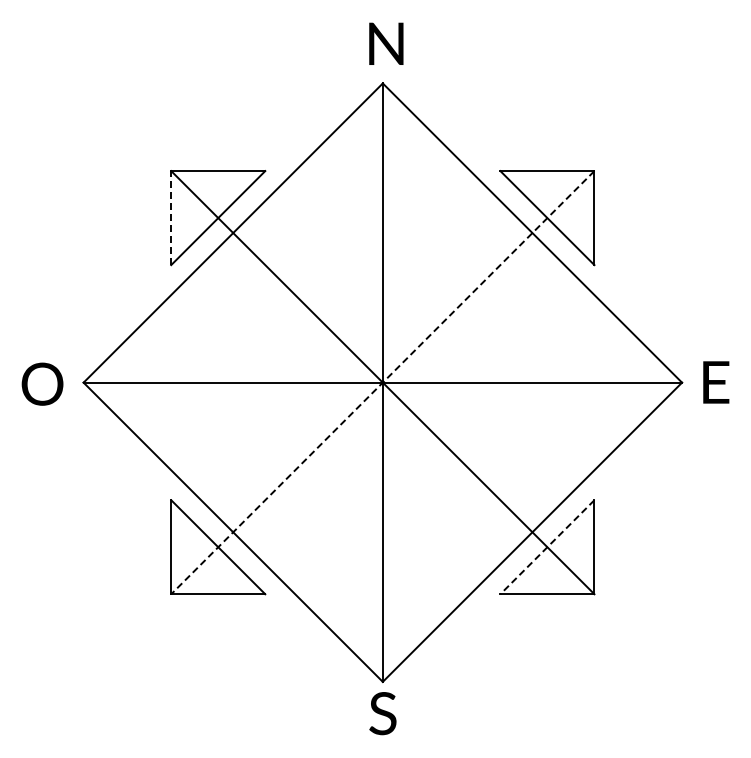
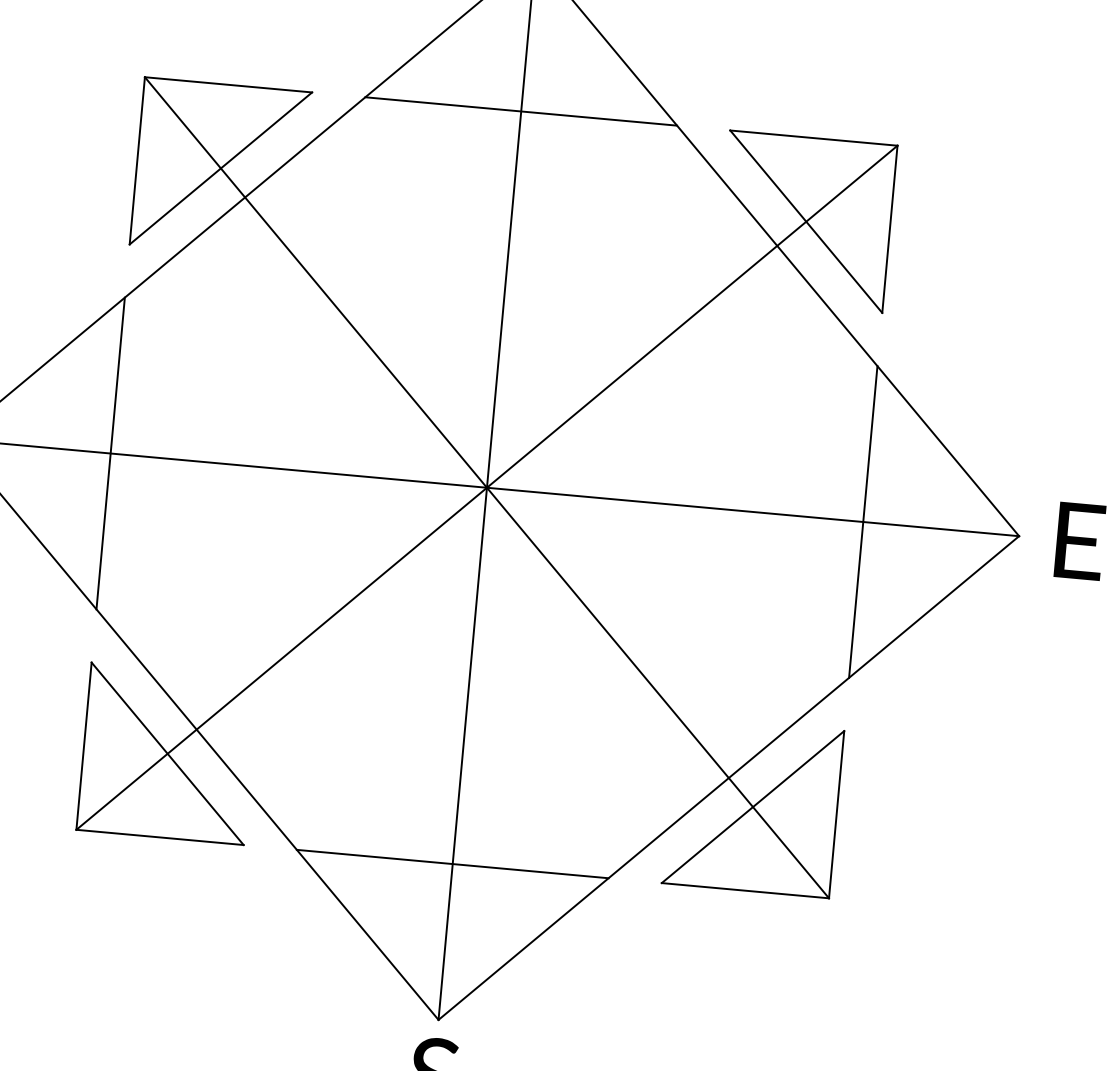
line: (382, 171) -> (520, 112), added
line: (171, 217) -> (137, 159), dashed -> solid
line: (171, 382) -> (111, 453), added
line: (594, 382) -> (863, 521), added
line: (382, 383) -> (486, 489), dashed -> solid
line: (547, 547) -> (753, 807), dashed -> solid
line: (382, 594) -> (452, 864), added

